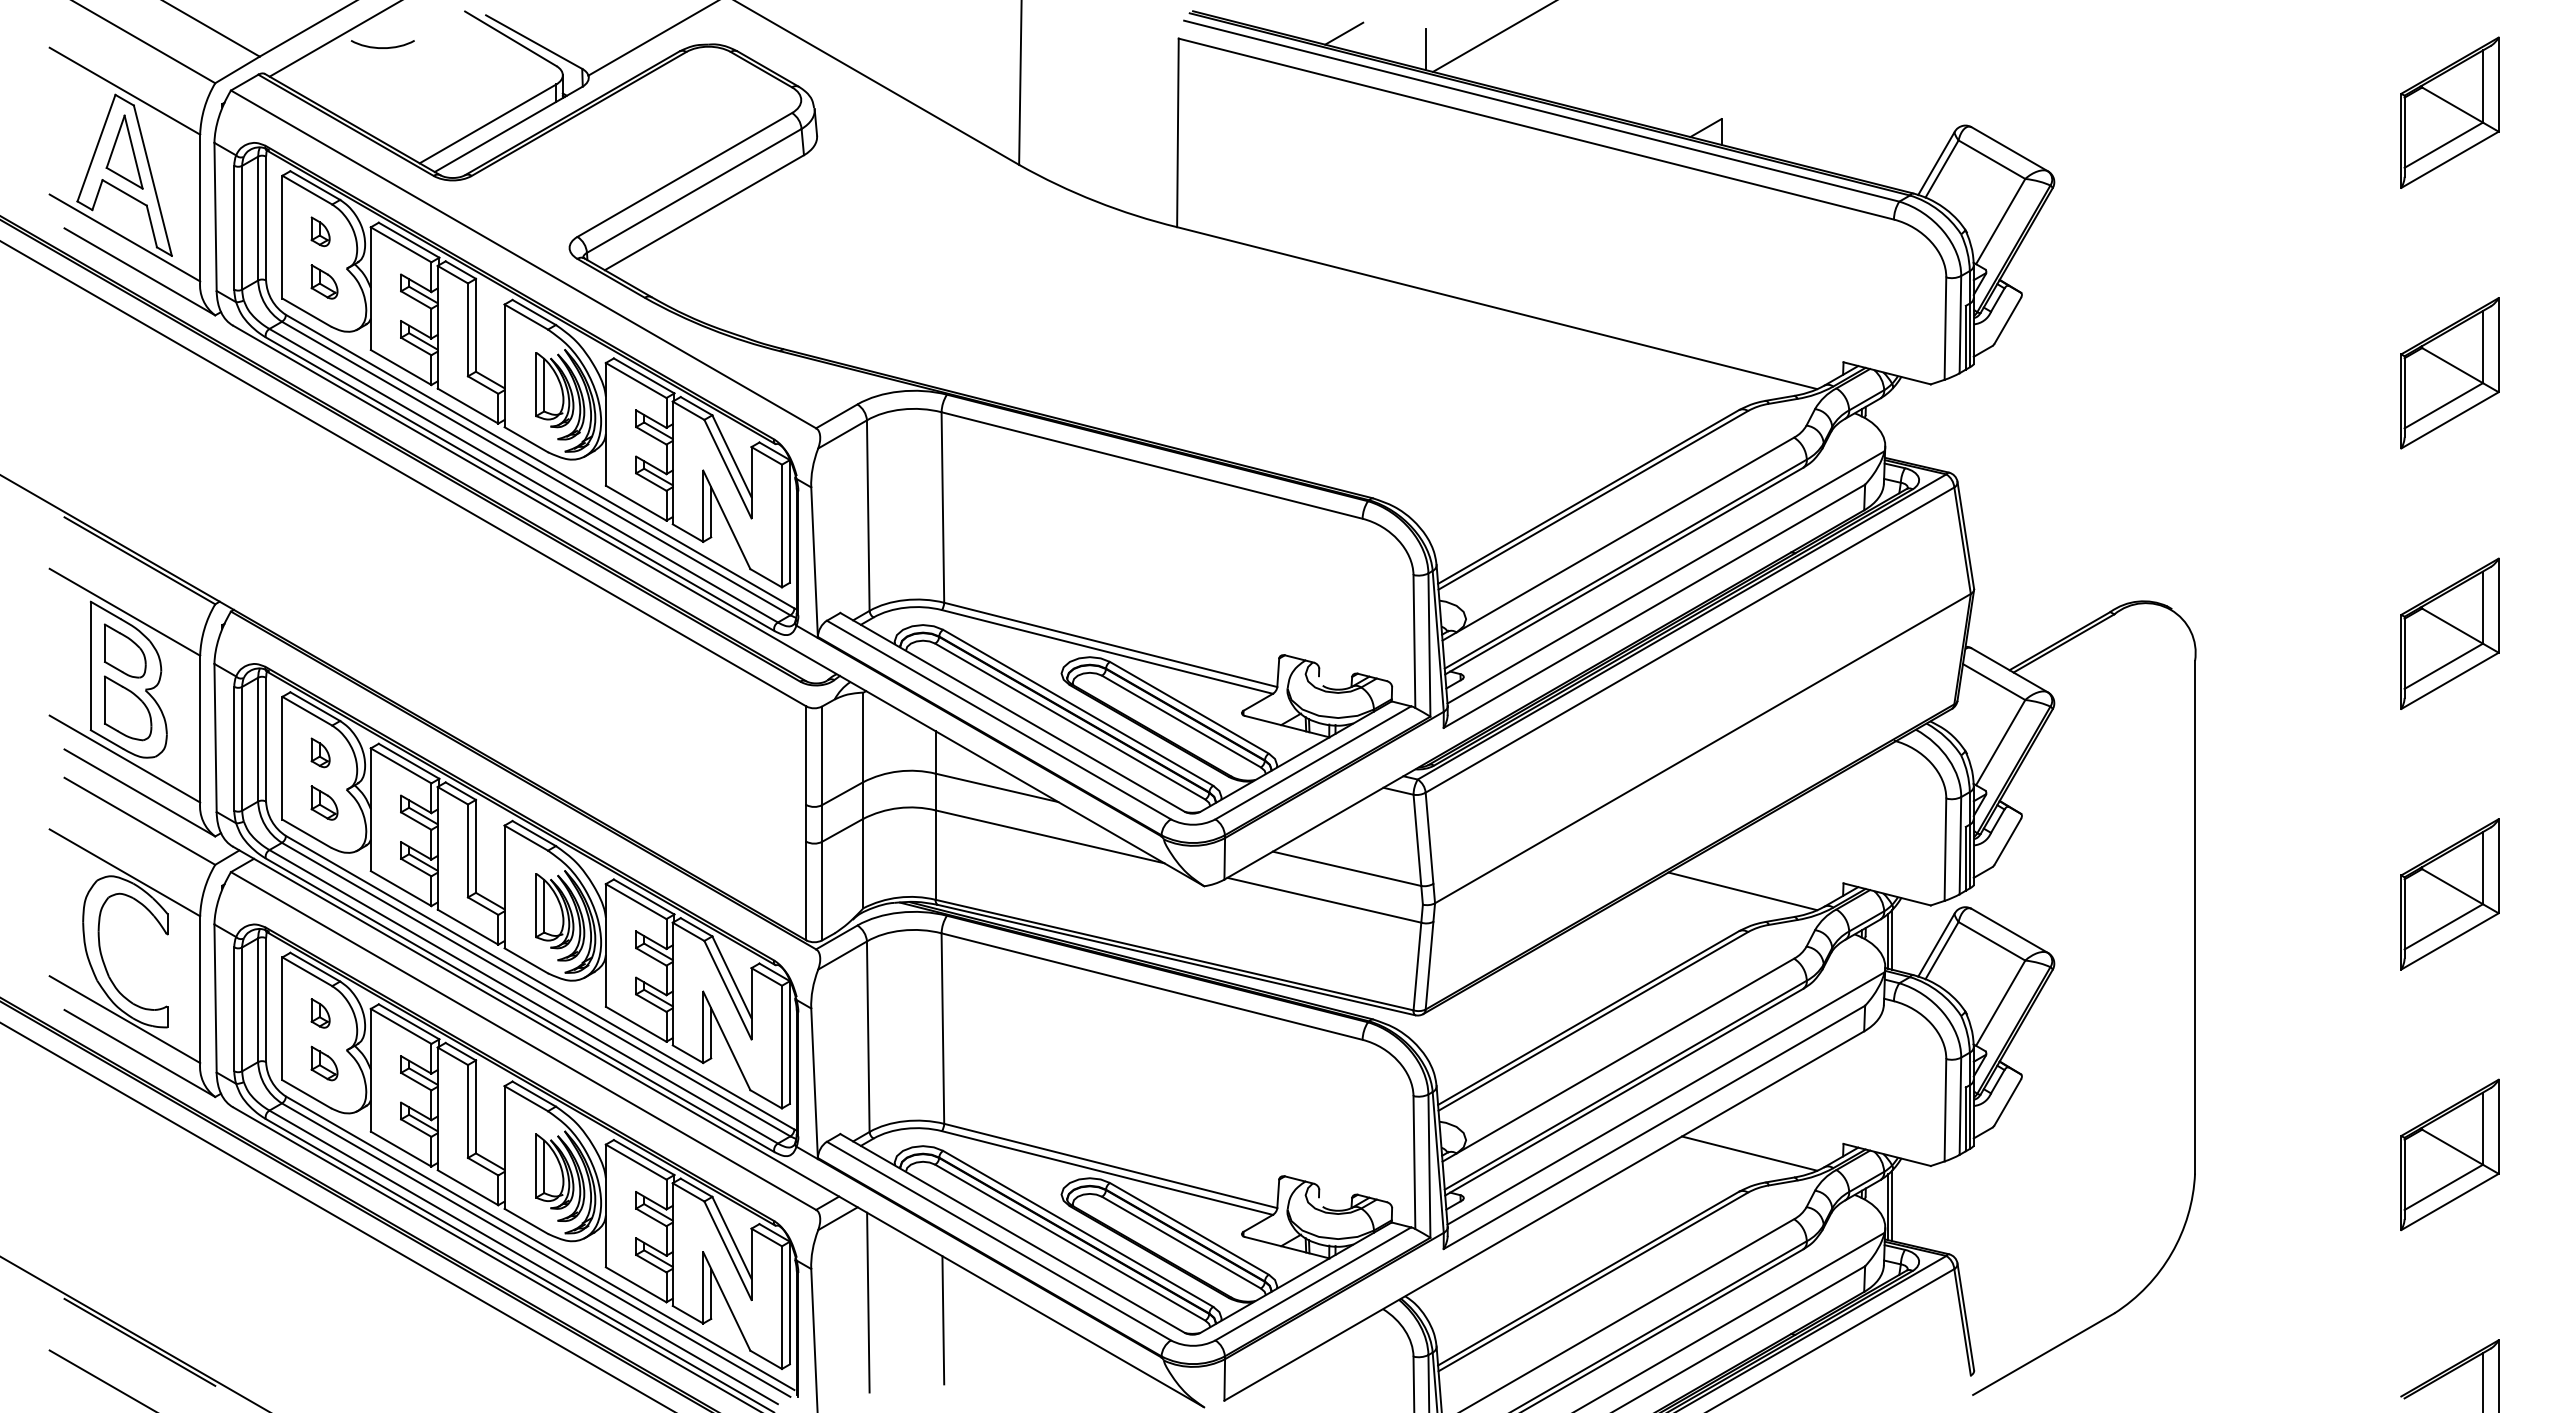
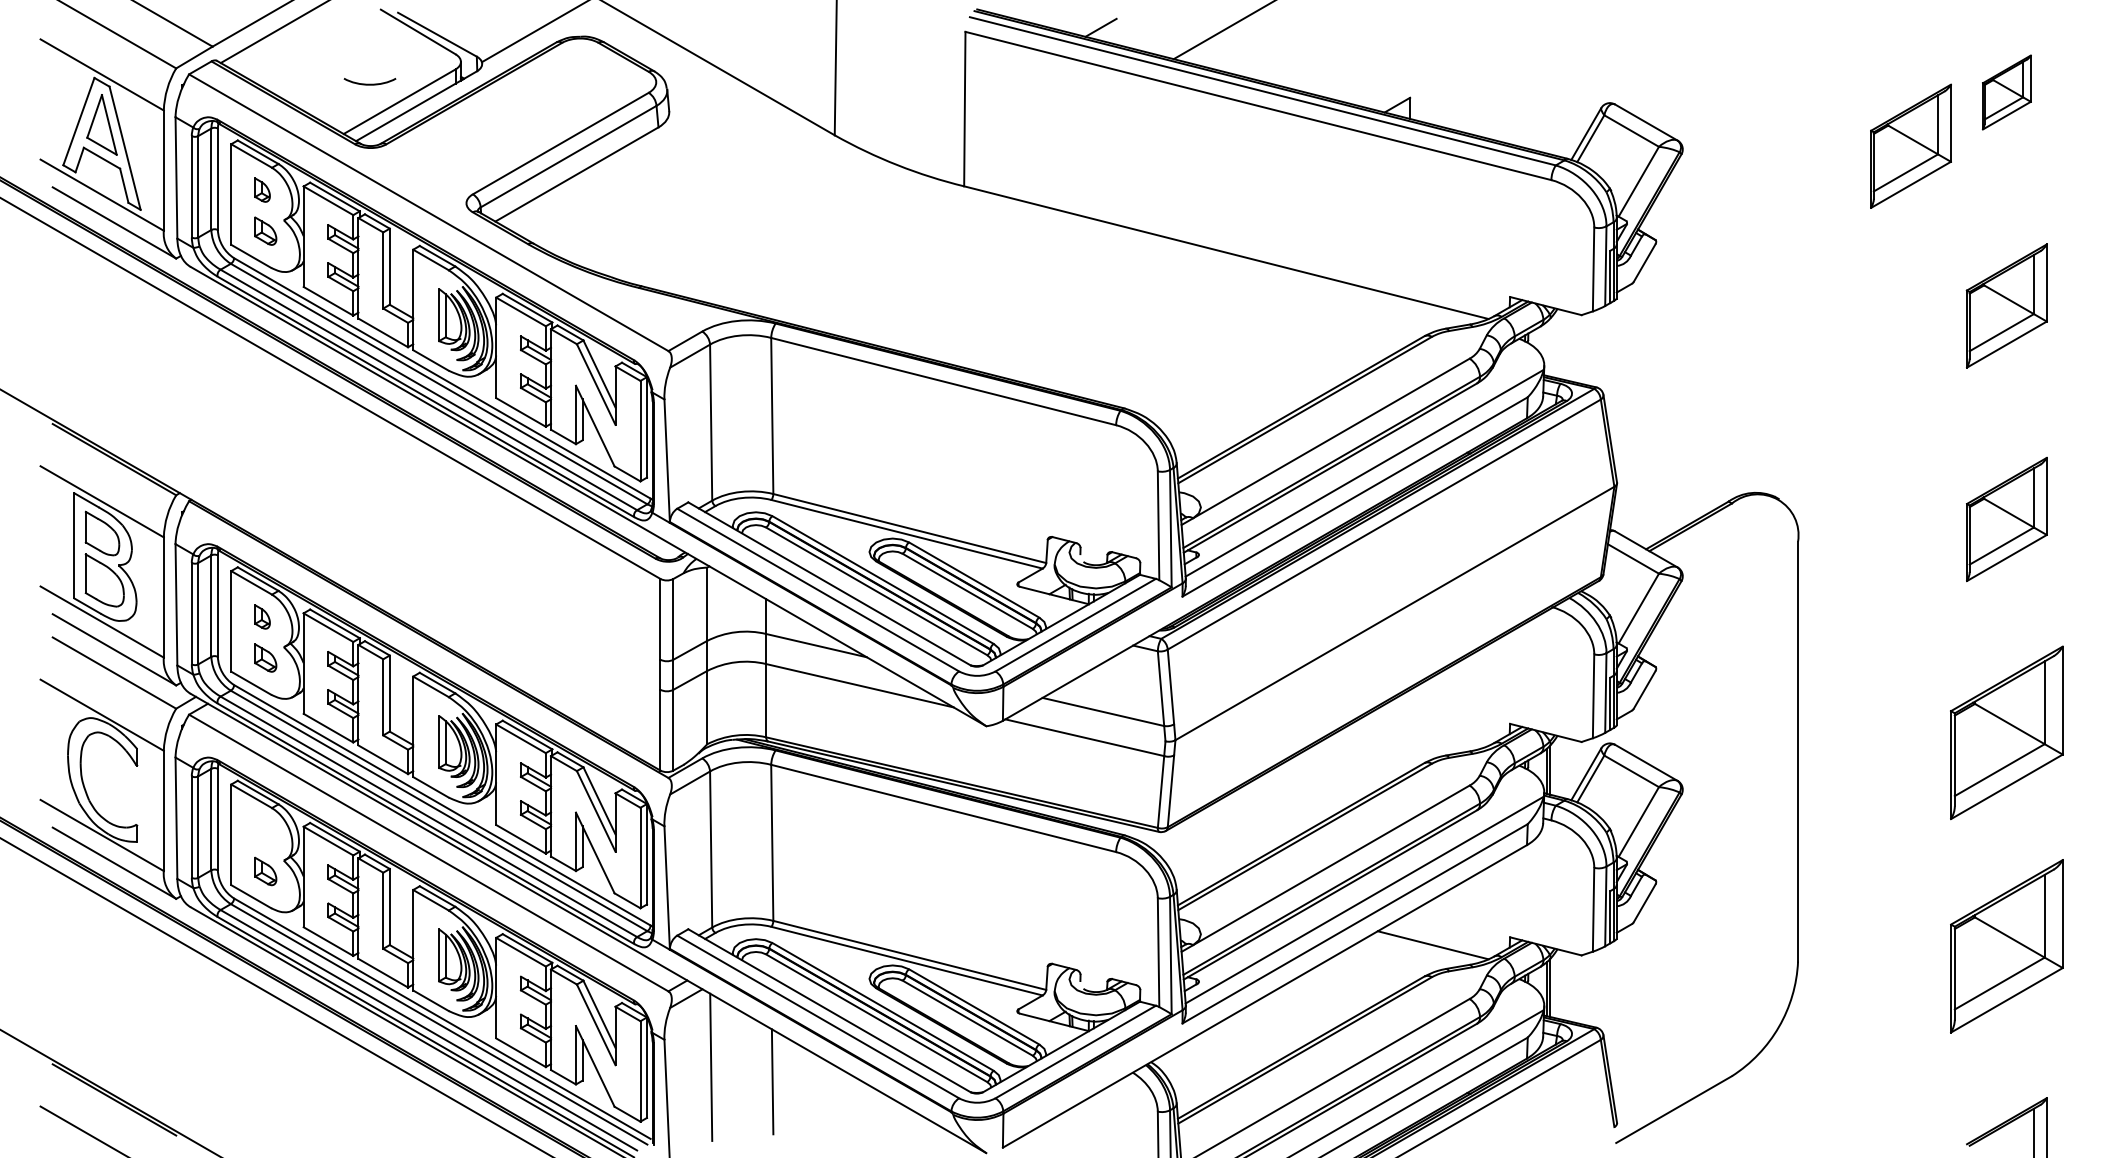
curve: (382, 47) -> (369, 84), moved
line: (1425, 49) -> (1167, 40), removed
part: (2449, 112) -> (2006, 92), size x0.6
part: (2332, 178) -> (1910, 146), added
line: (1742, 891) -> (1427, 730), removed
part: (2449, 894) -> (2006, 733), size x1.4
part: (320, 1013) -> (262, 830), removed
part: (2449, 1154) -> (2006, 946), size x1.4

